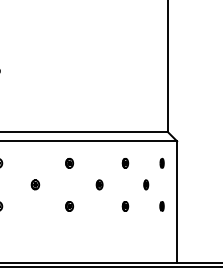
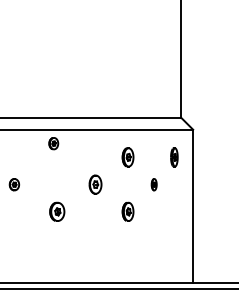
part: (69, 163) -> (53, 143), moved
part: (125, 163) -> (128, 157), size x1.6
part: (161, 163) -> (173, 157), size x1.6
part: (99, 184) -> (95, 184), size x1.6
part: (69, 206) -> (57, 211), size x1.6
part: (125, 206) -> (128, 211), size x1.6
part: (161, 206) -> (173, 211), removed

